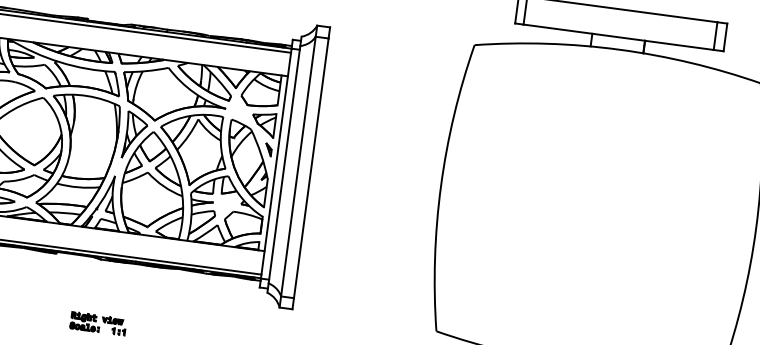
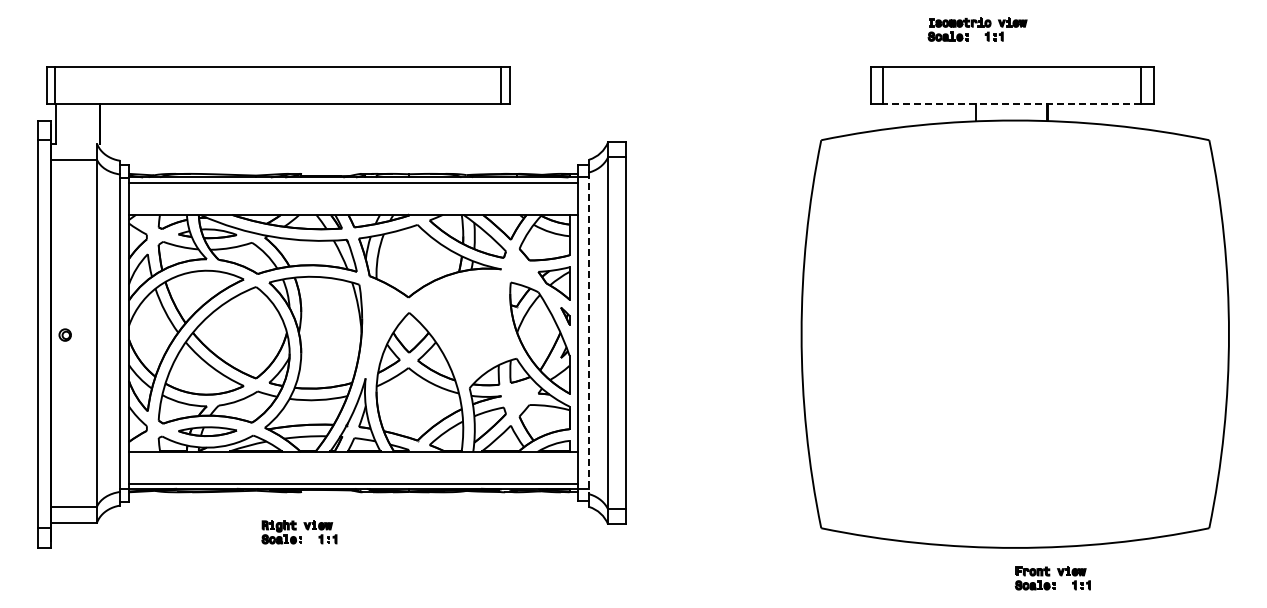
line: (618, 37) -> (1011, 104), solid -> dashed
part: (135, 135) -> (385, 320), removed
part: (192, 148) -> (464, 328), removed
line: (284, 164) -> (589, 333), solid -> dashed
part: (98, 323) -> (299, 532), moved

